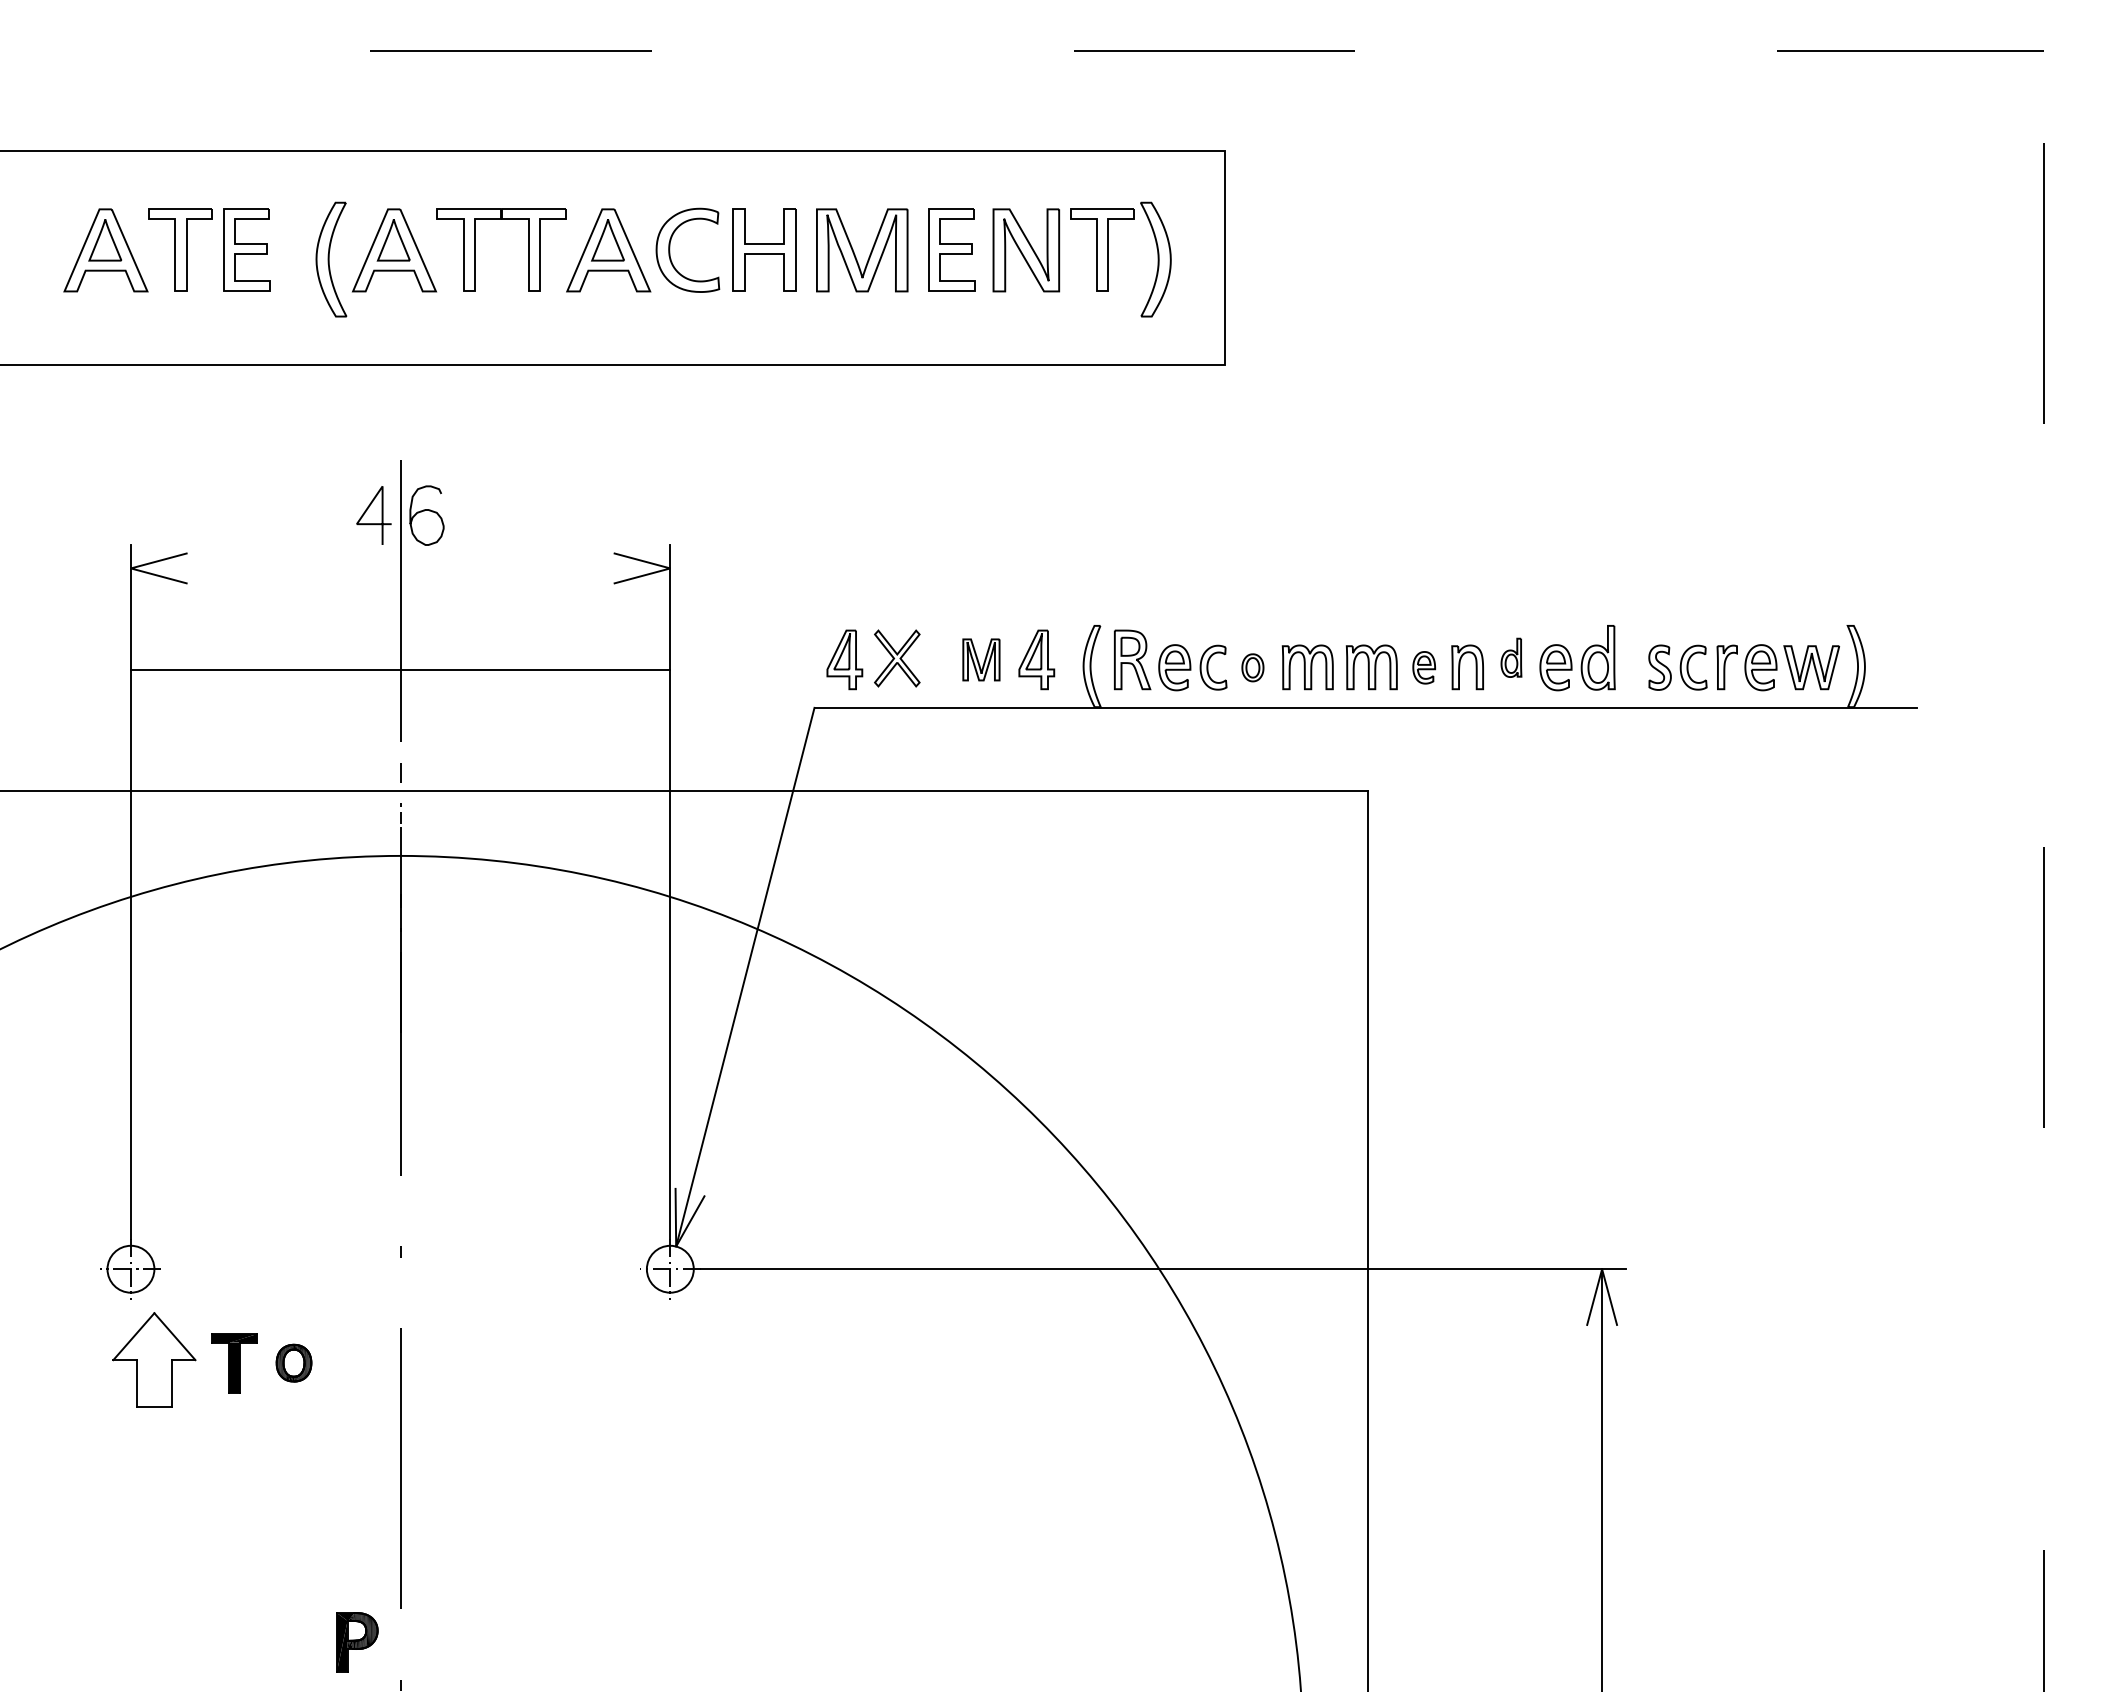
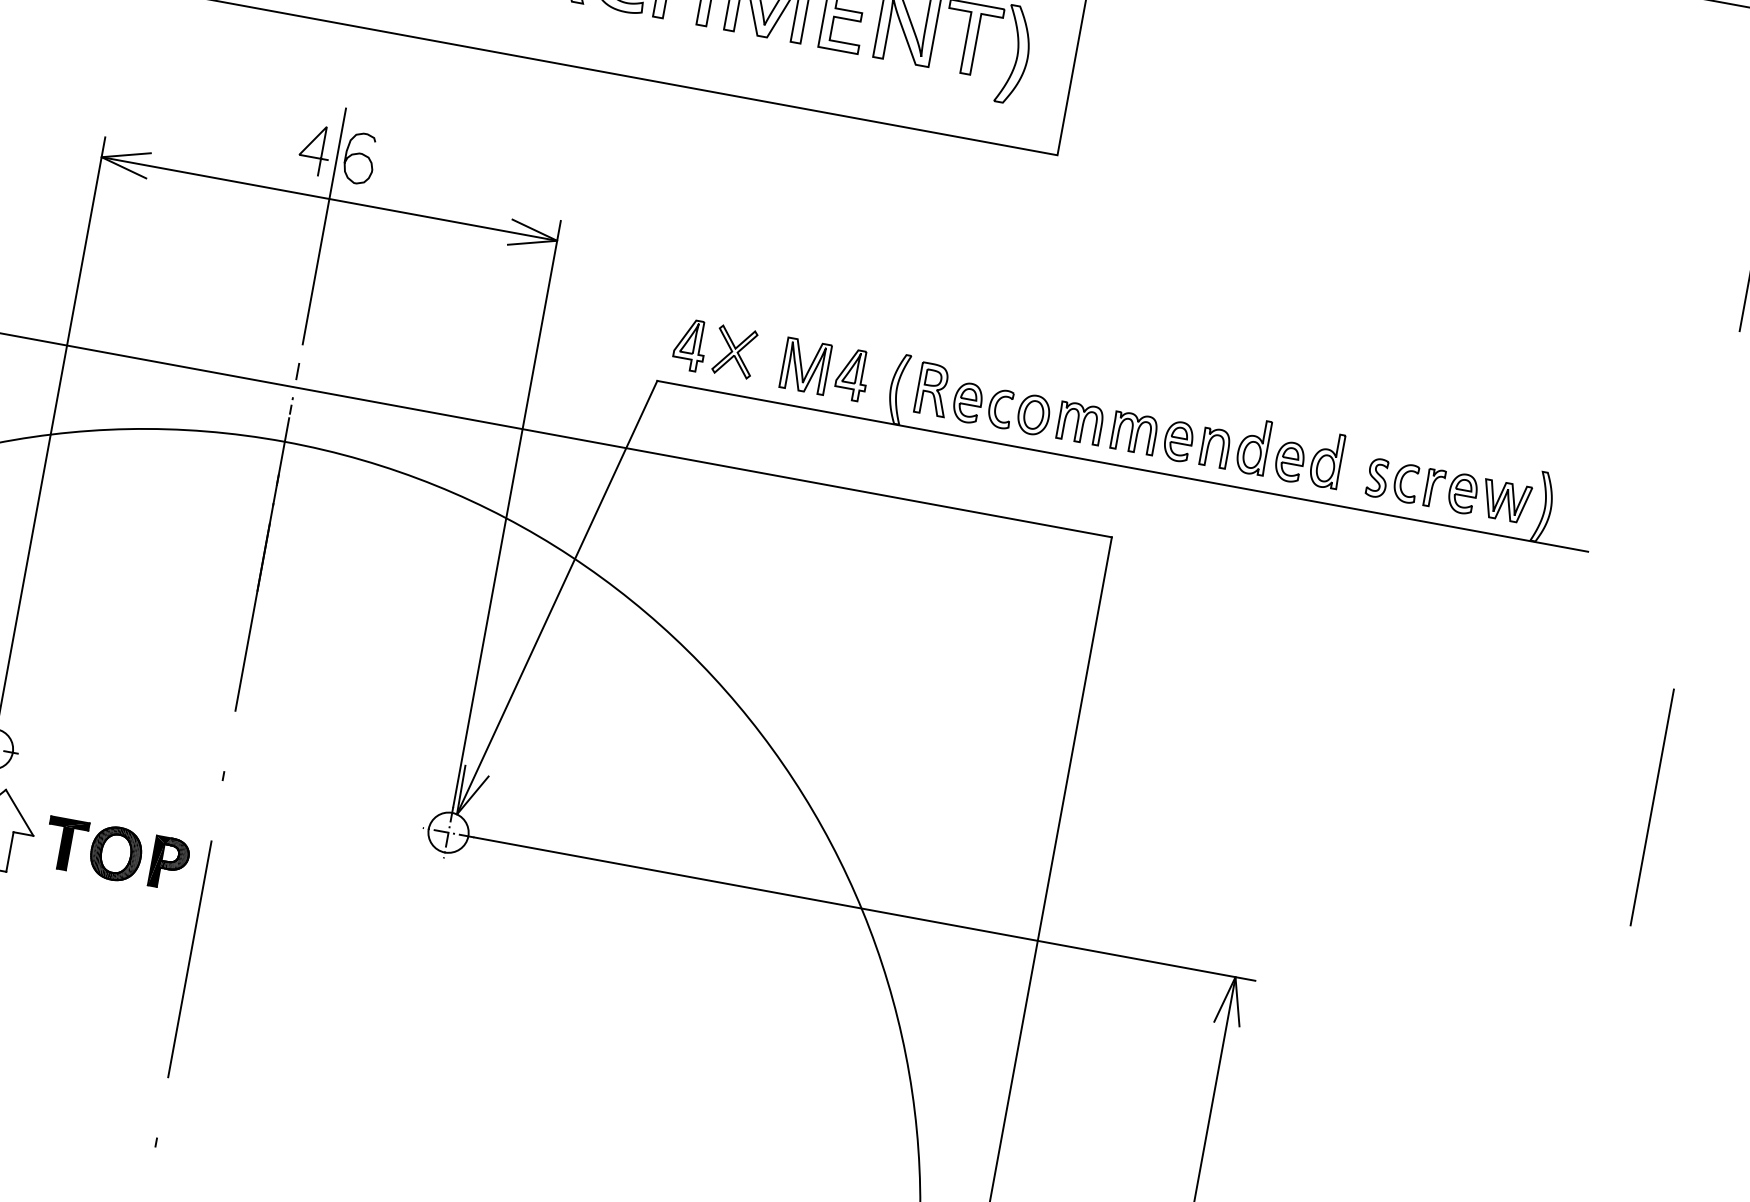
part: (1511, 657) -> (1253, 446), size x1.67
part: (981, 659) -> (805, 365), size x1.43
part: (1252, 667) -> (1033, 414), size x1.67
part: (1423, 667) -> (1177, 441), size x1.43
line: (400, 670) -> (329, 199), moved
part: (293, 1362) -> (115, 853), size x1.67
part: (357, 1642) -> (169, 863), moved

